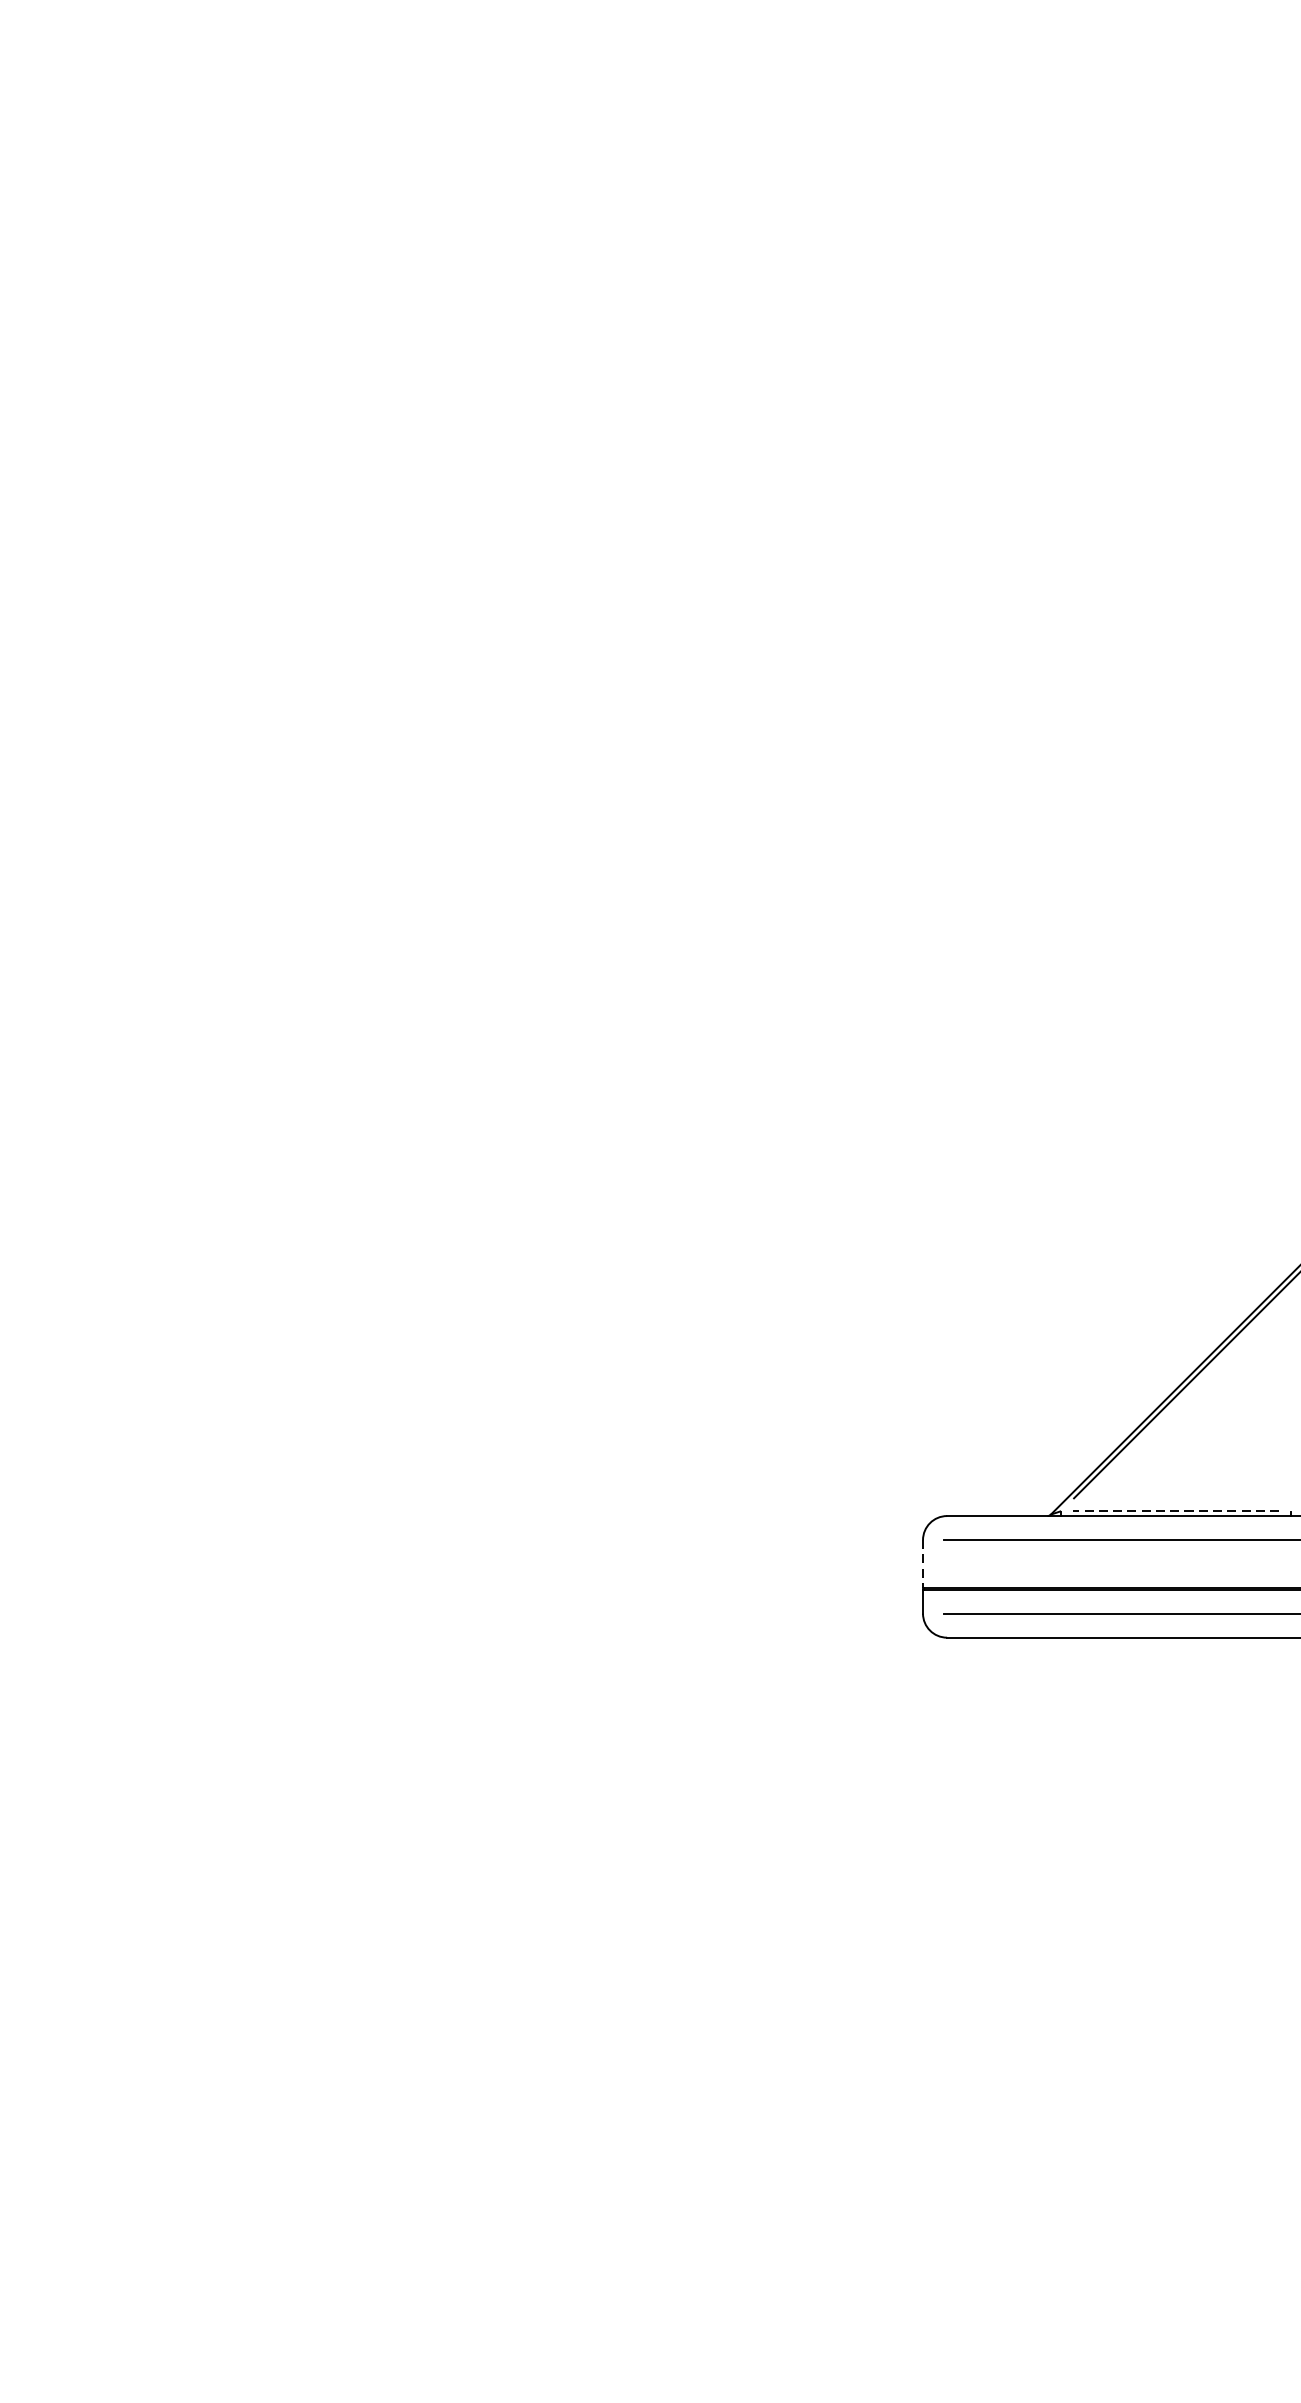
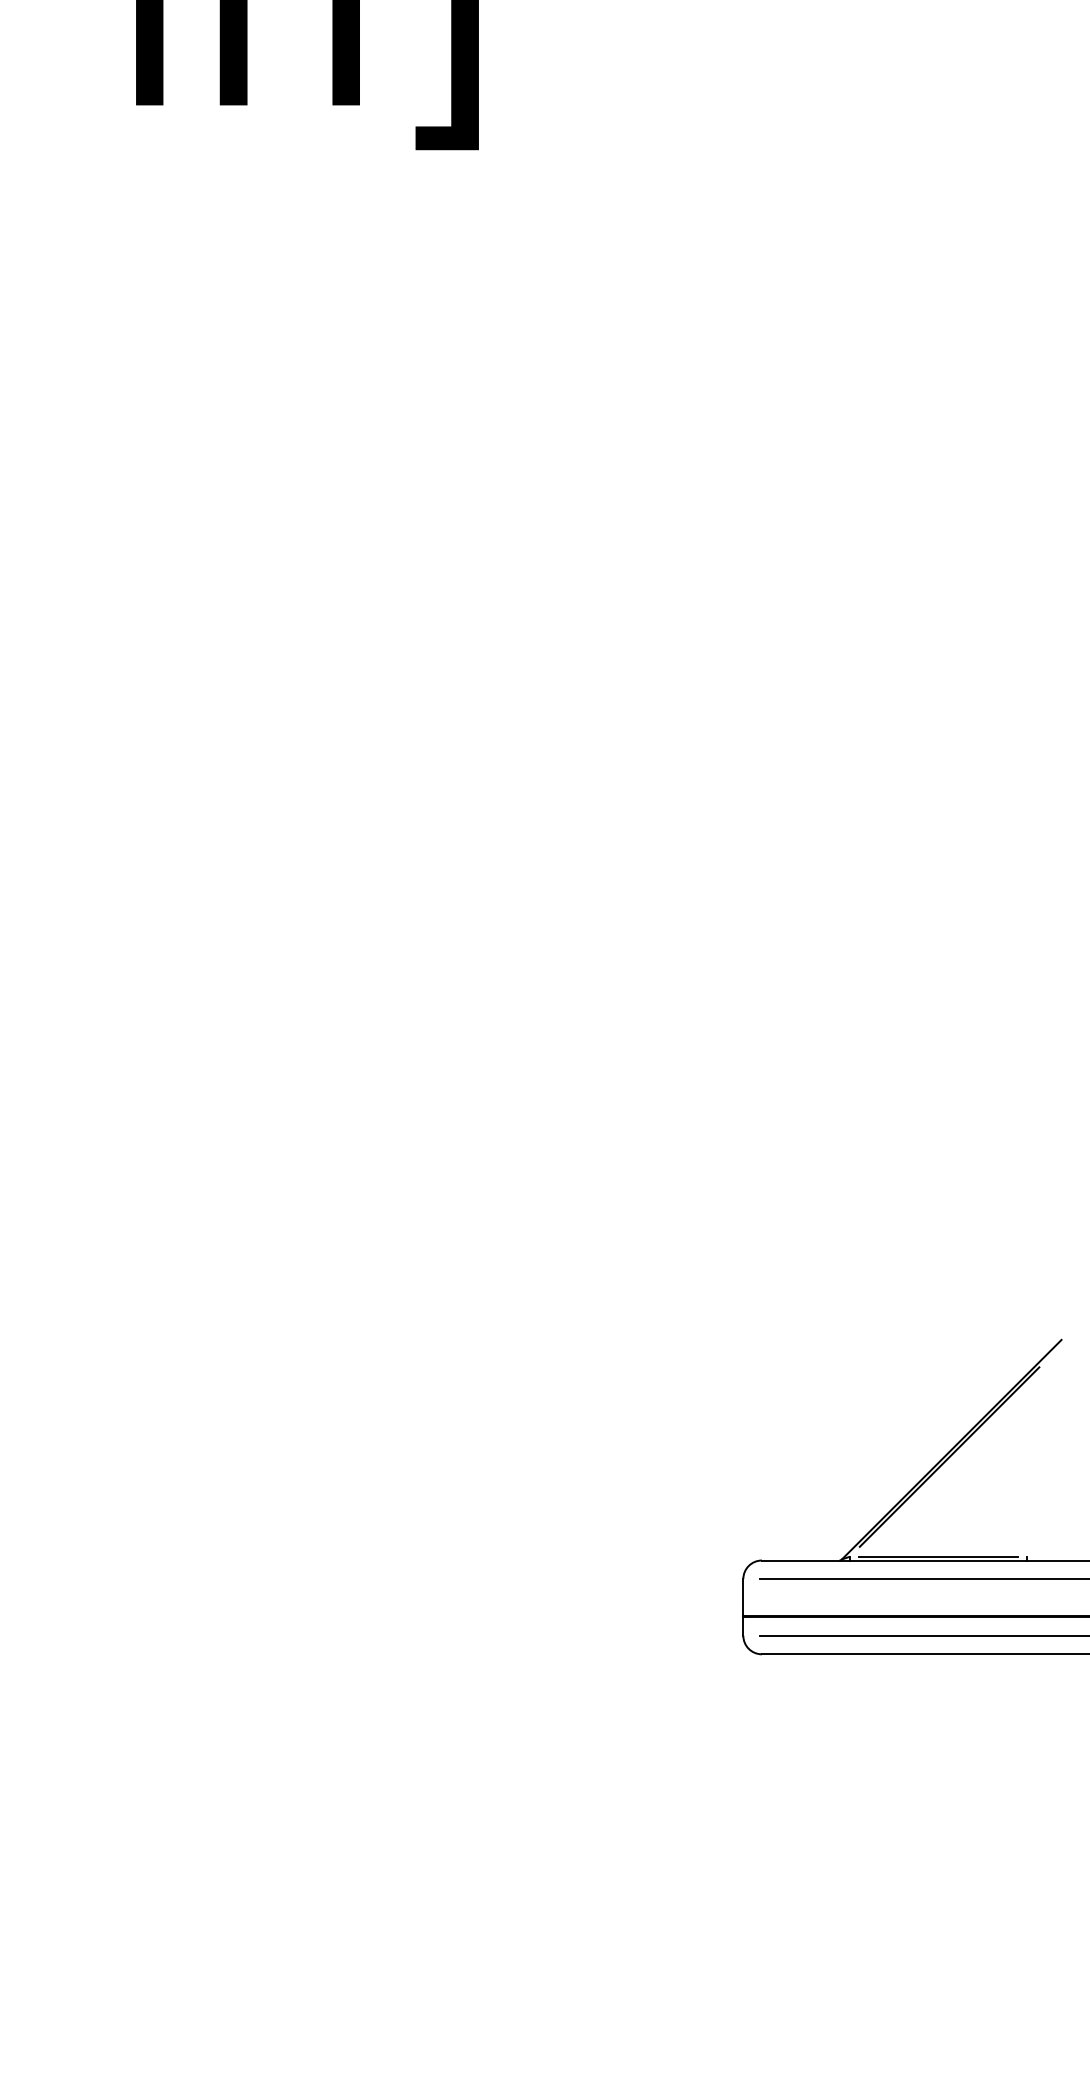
line: (1176, 1510) -> (938, 1556), dashed -> solid
line: (923, 1564) -> (743, 1597), dashed -> solid

